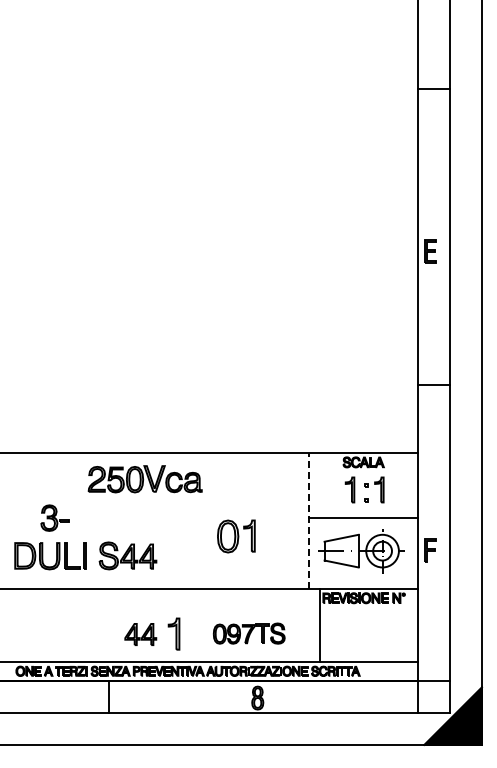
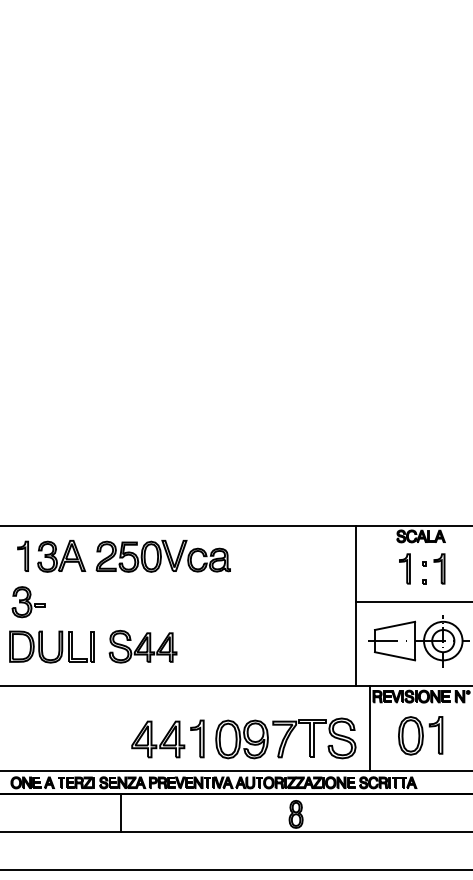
part: (50, 479) -> (51, 556), added
part: (54, 517) -> (28, 601), moved
line: (308, 521) -> (355, 606), dashed -> solid
part: (236, 536) -> (420, 735), moved
part: (249, 633) -> (286, 738), size x1.67
part: (140, 634) -> (157, 739), size x1.43

